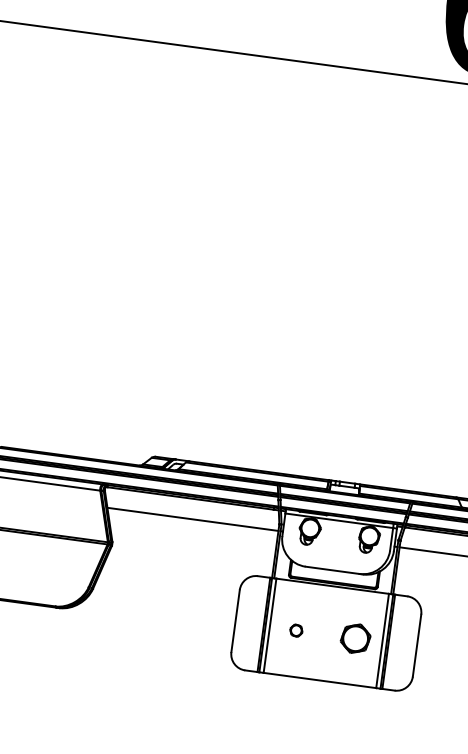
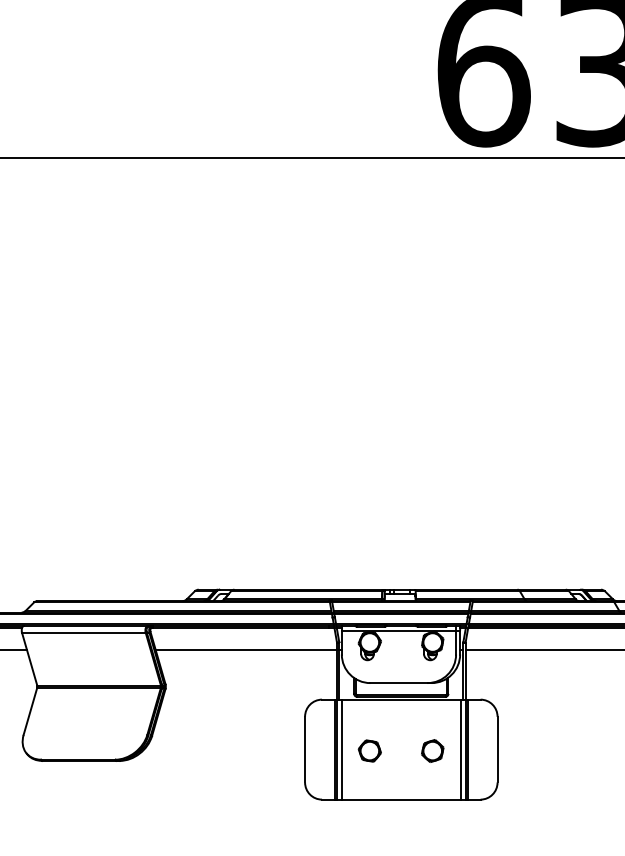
part: (296, 630) -> (369, 750), size x1.67
part: (355, 638) -> (432, 750), size x0.71

